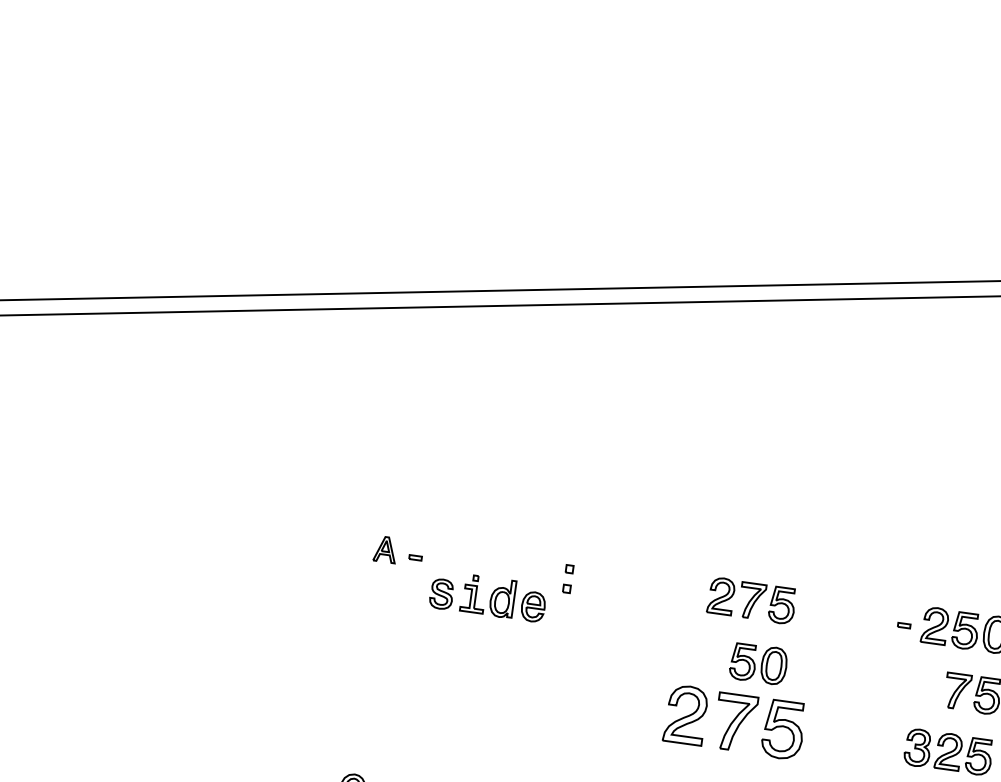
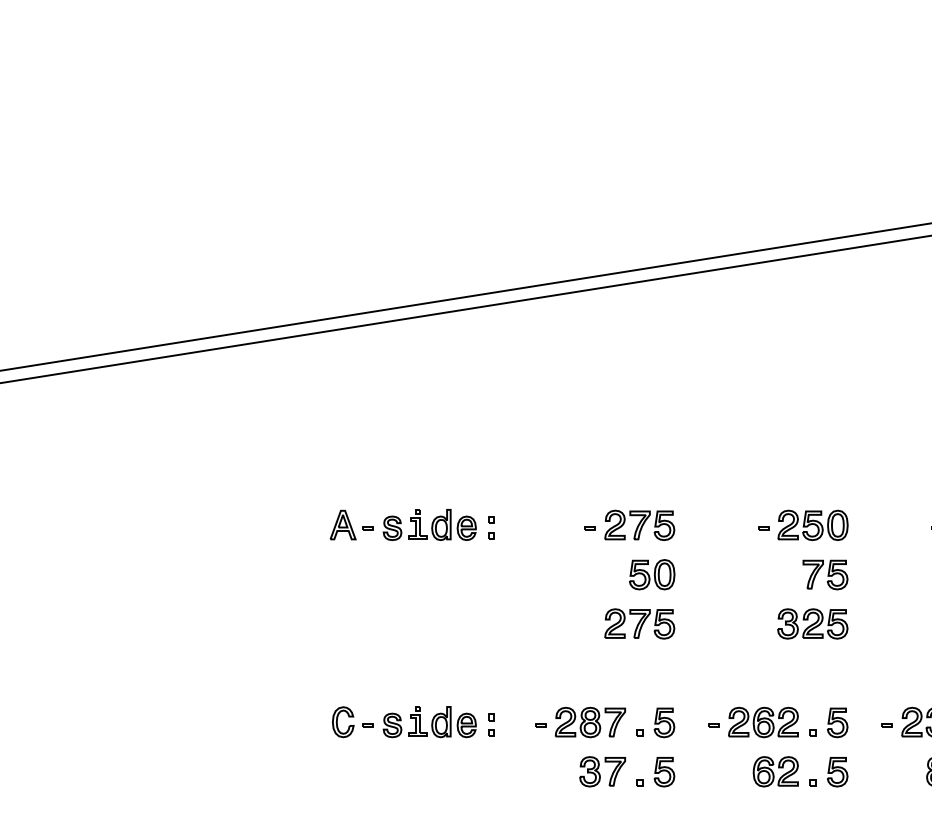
part: (385, 548) -> (342, 524), size x1.43
part: (487, 595) -> (429, 524), moved
part: (689, 596) -> (589, 528), added
part: (734, 721) -> (639, 623), size x0.62

